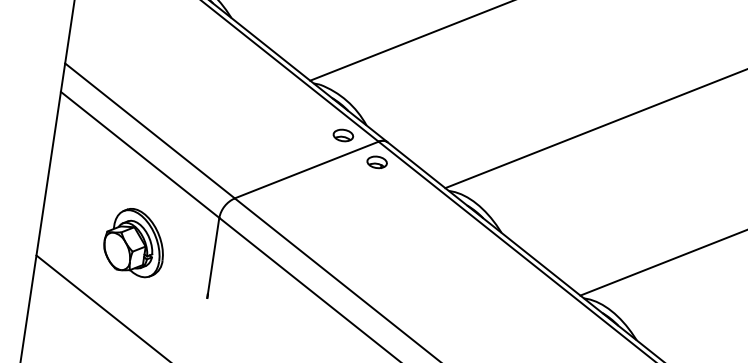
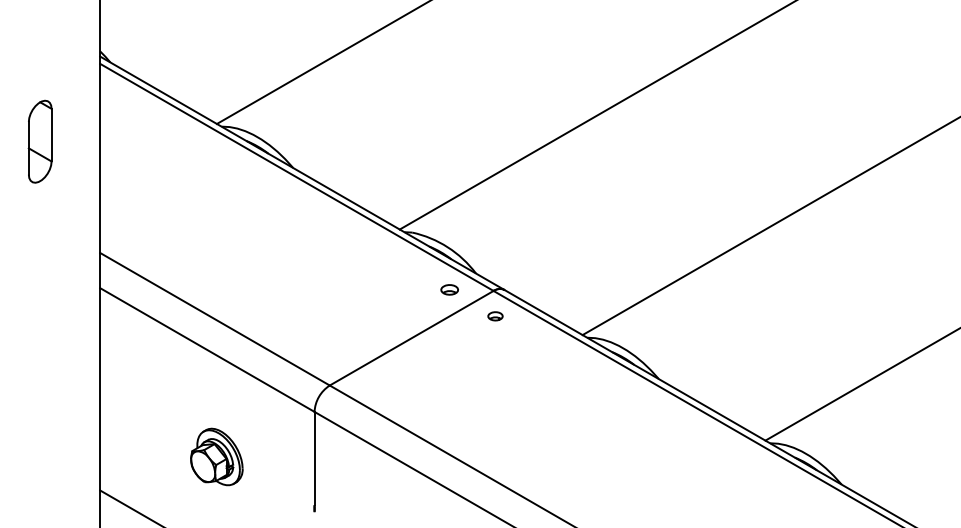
part: (343, 135) -> (449, 289), size x0.7
part: (377, 162) -> (495, 316), size x0.6
part: (134, 242) -> (216, 456), size x0.7

